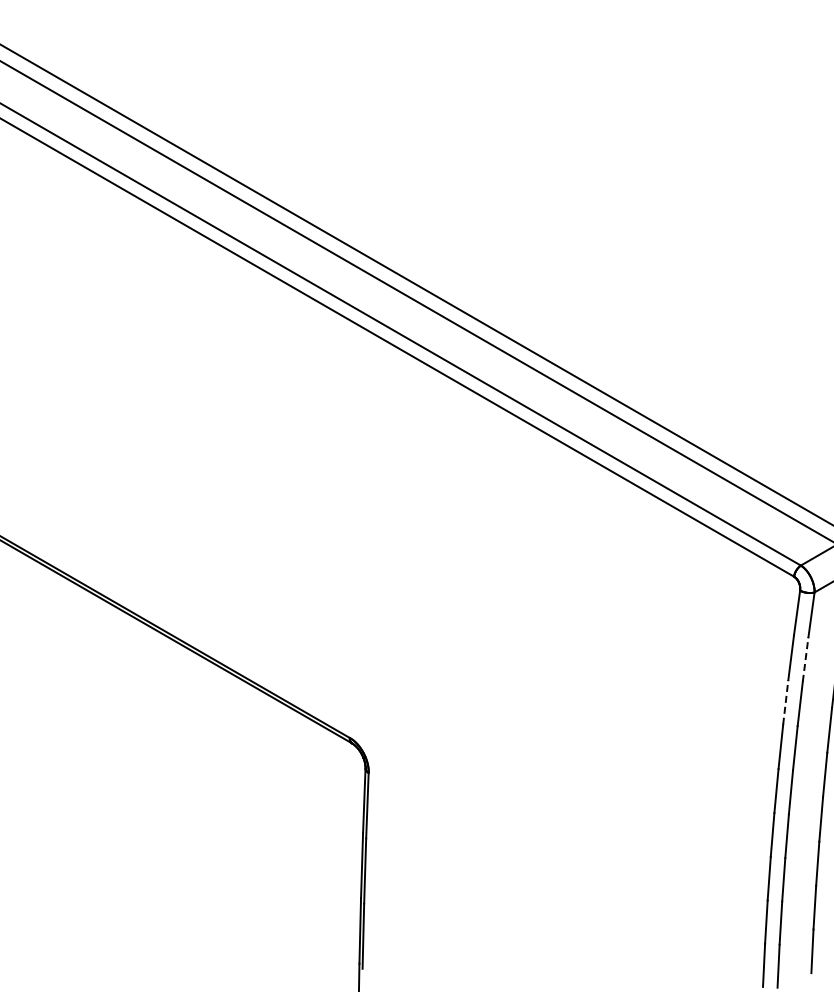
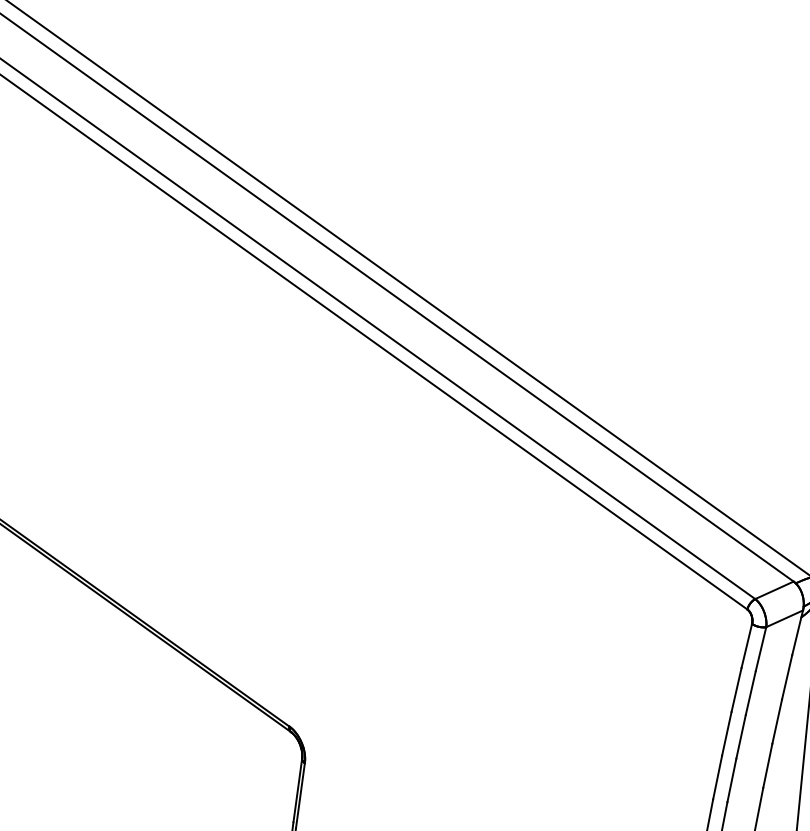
line: (805, 659) -> (750, 693), dashed -> solid
line: (785, 701) -> (726, 732), dashed -> solid

